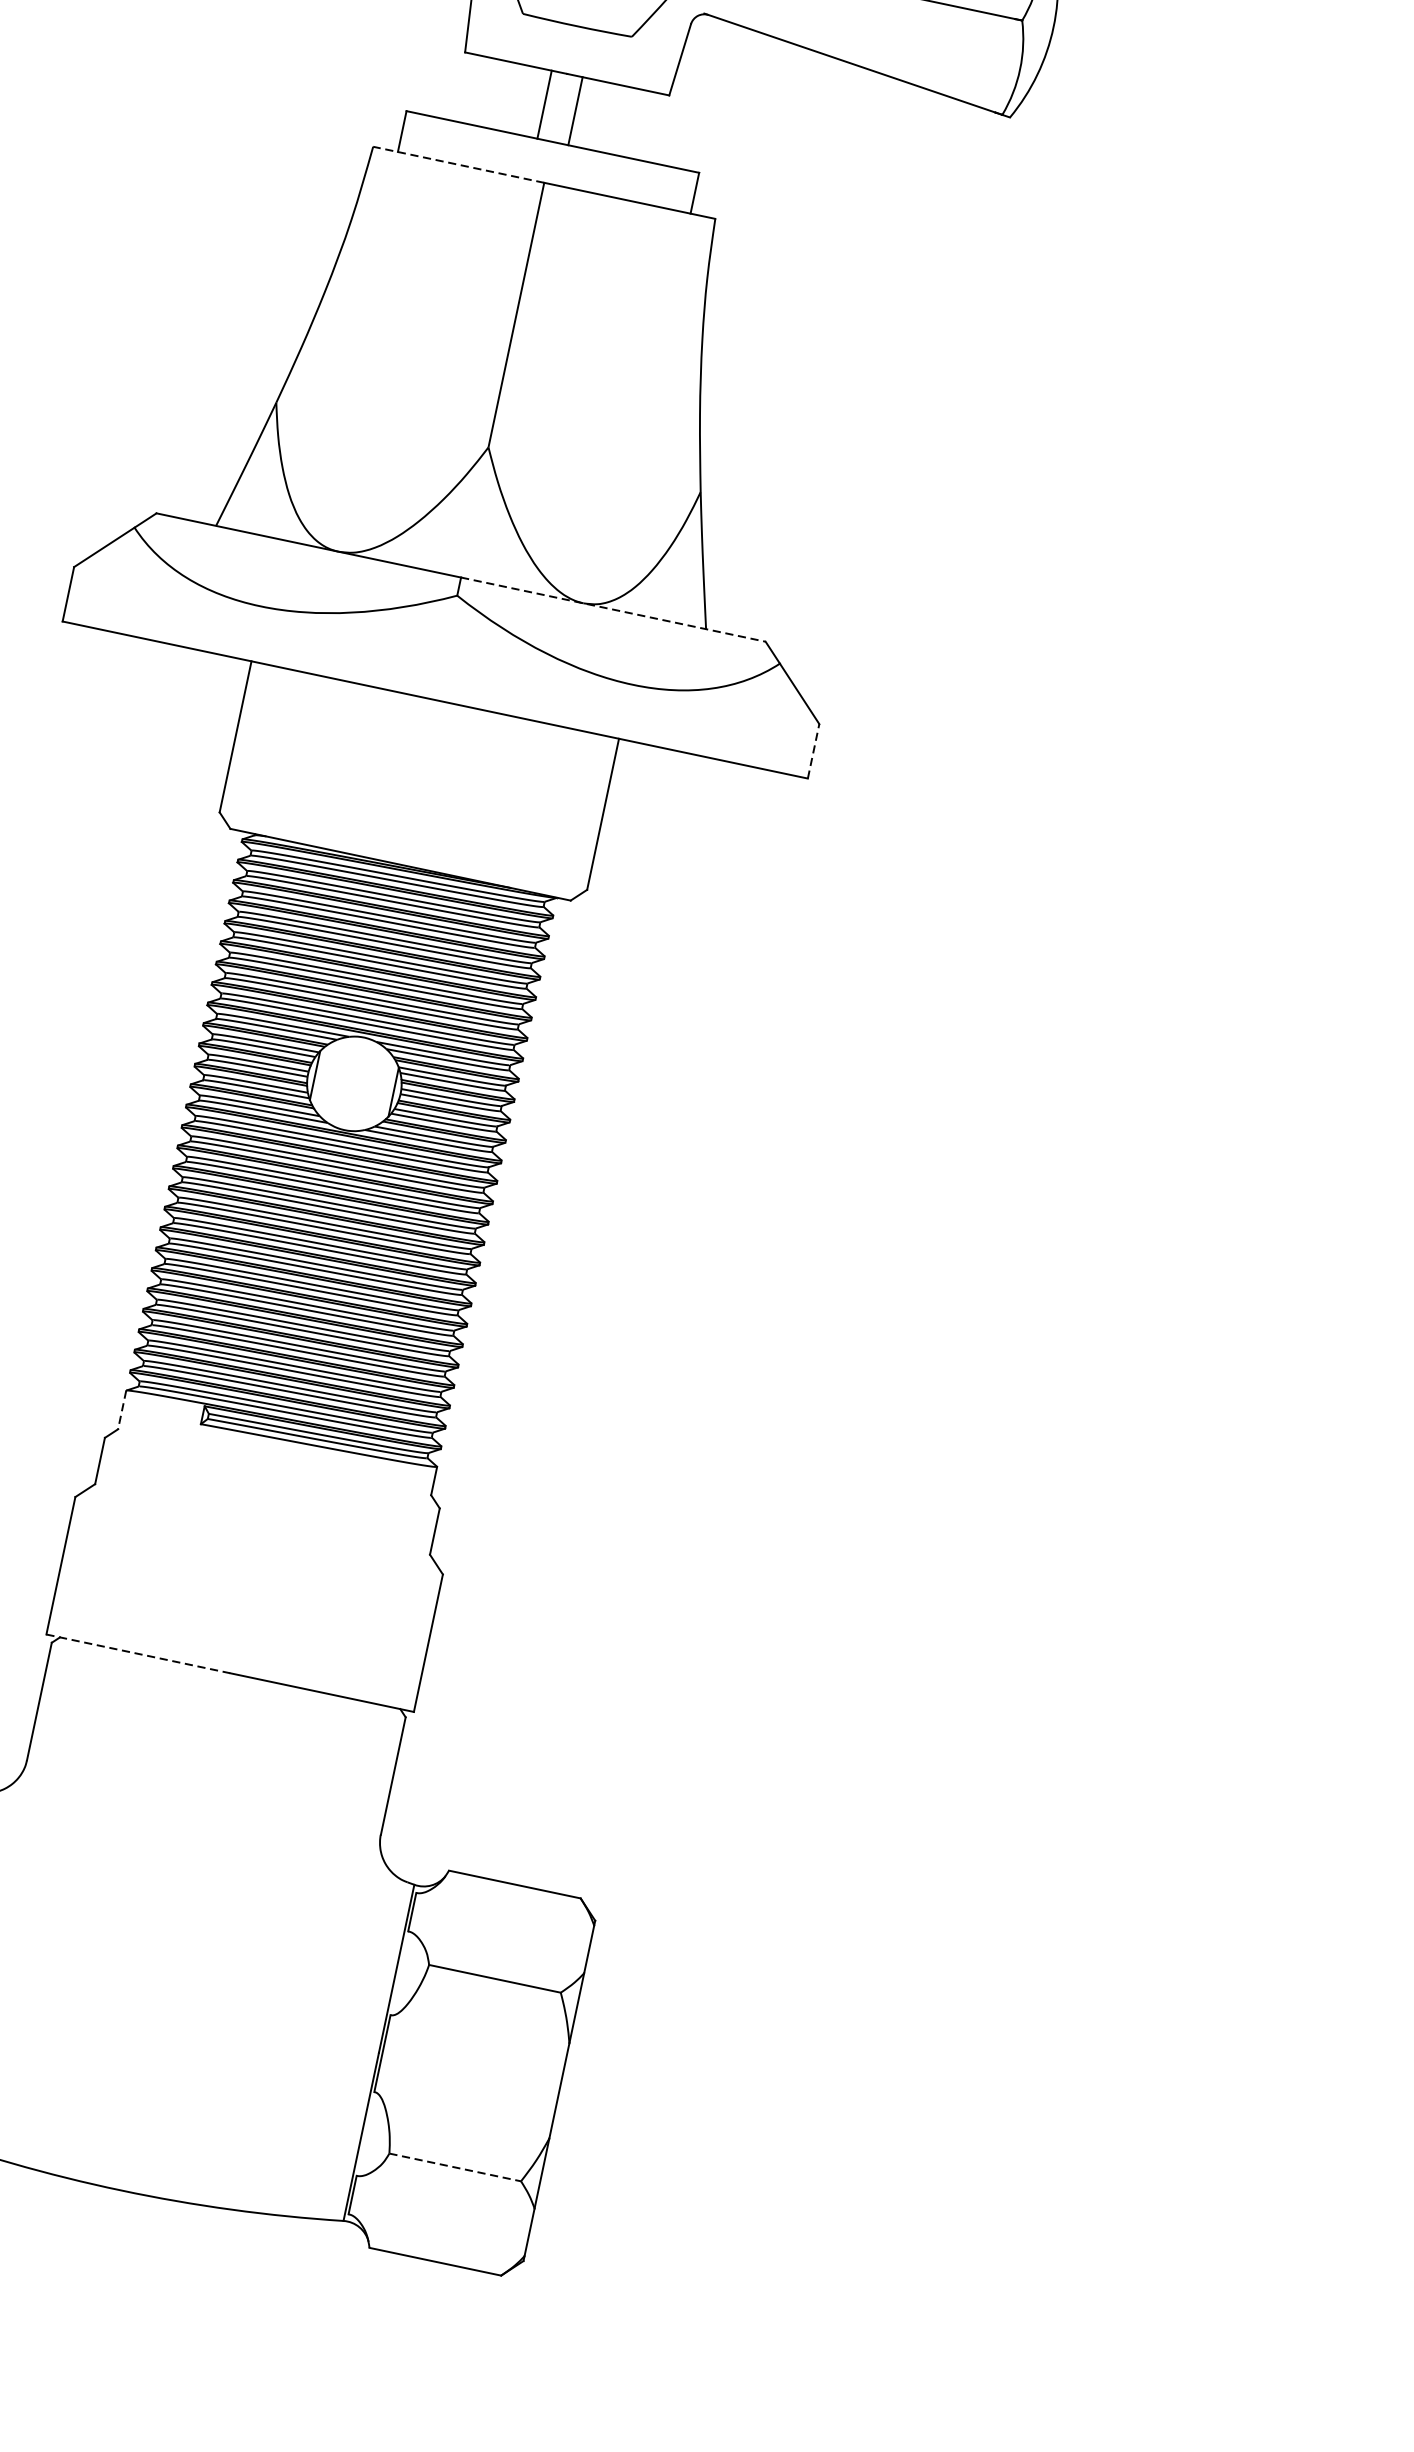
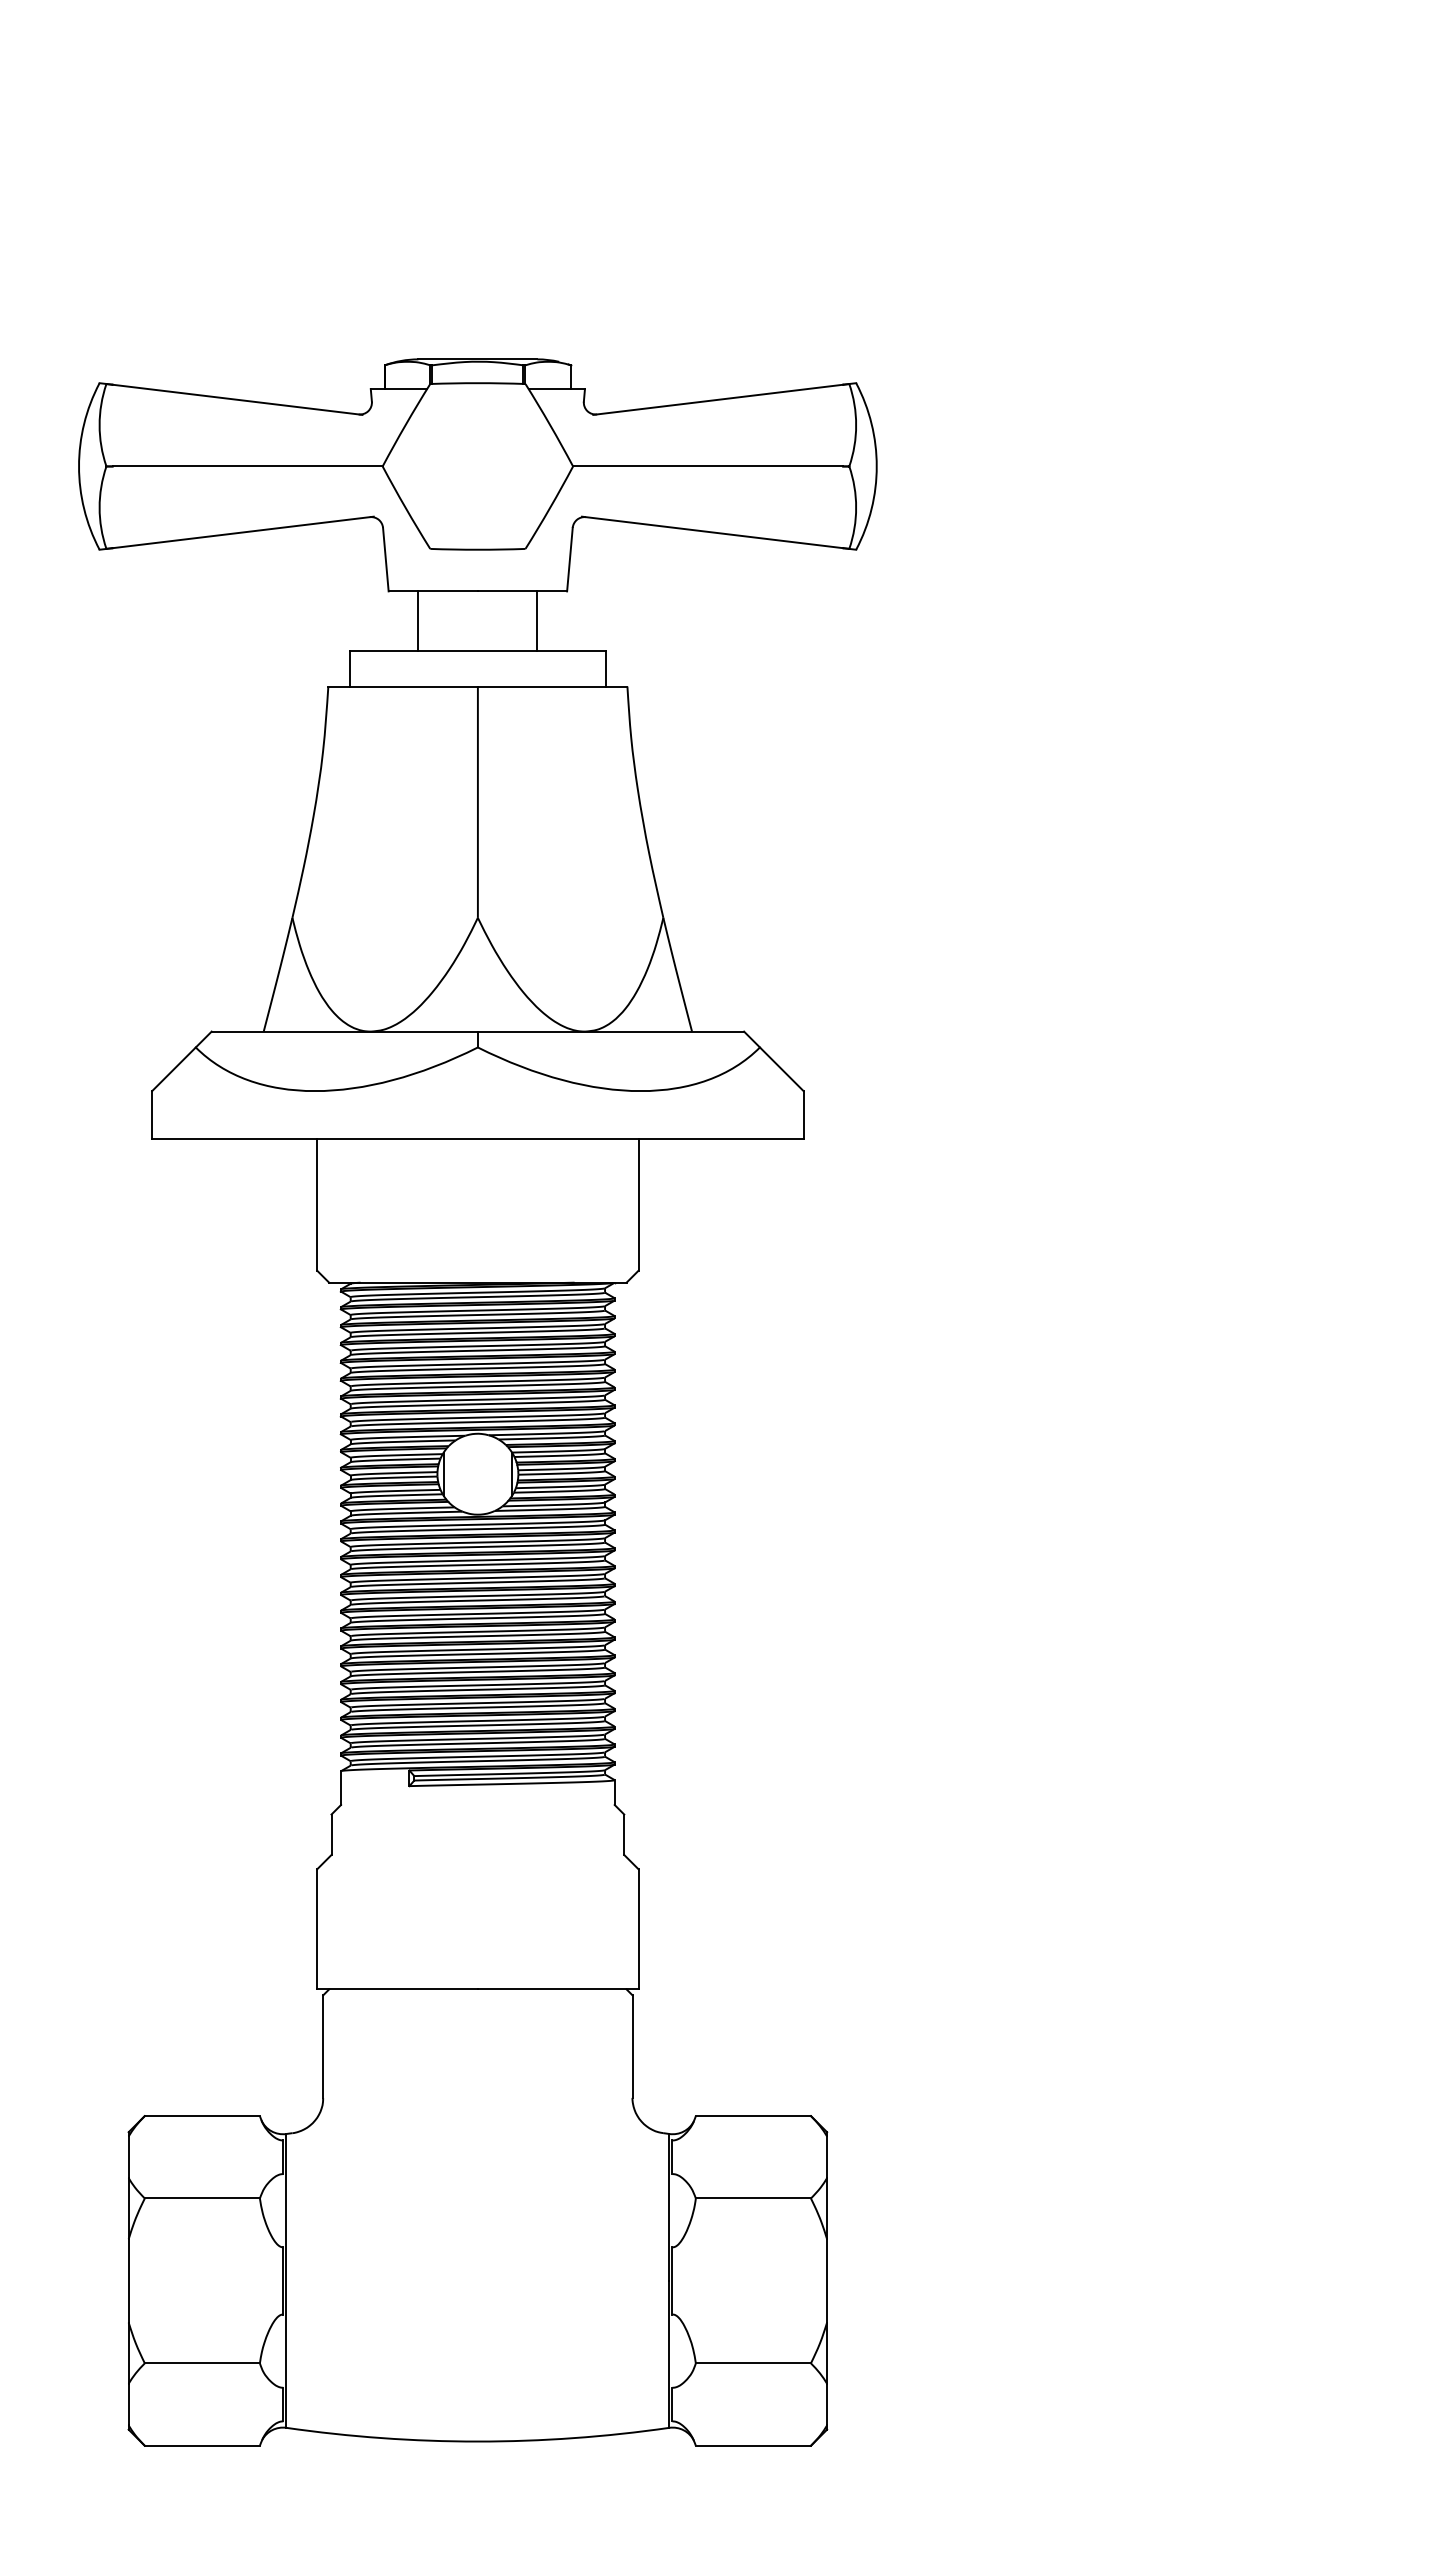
line: (544, 104) -> (537, 620), moved
line: (575, 110) -> (418, 620), moved
line: (459, 164) -> (403, 686), dashed -> solid
line: (613, 609) -> (611, 1031), dashed -> solid
line: (813, 750) -> (803, 1114), dashed -> solid
line: (122, 1410) -> (341, 1788), dashed -> solid
line: (139, 1654) -> (398, 1989), dashed -> solid
line: (455, 2167) -> (753, 2363), dashed -> solid

